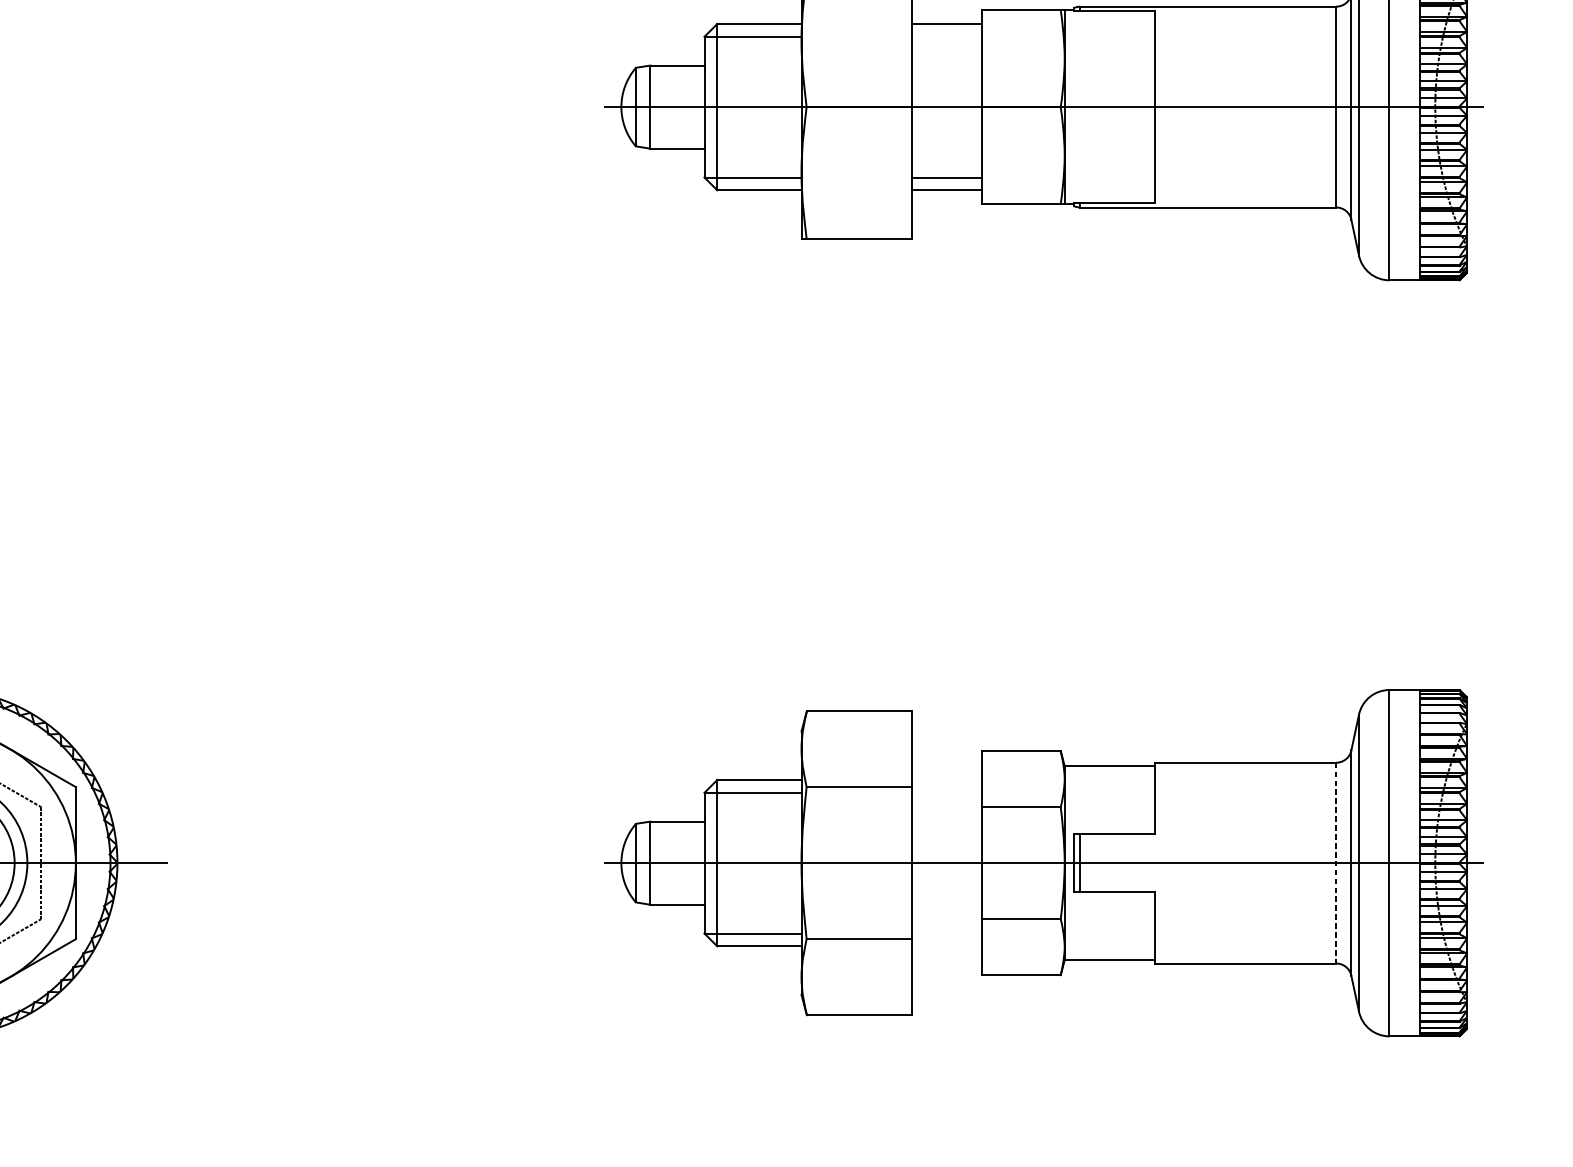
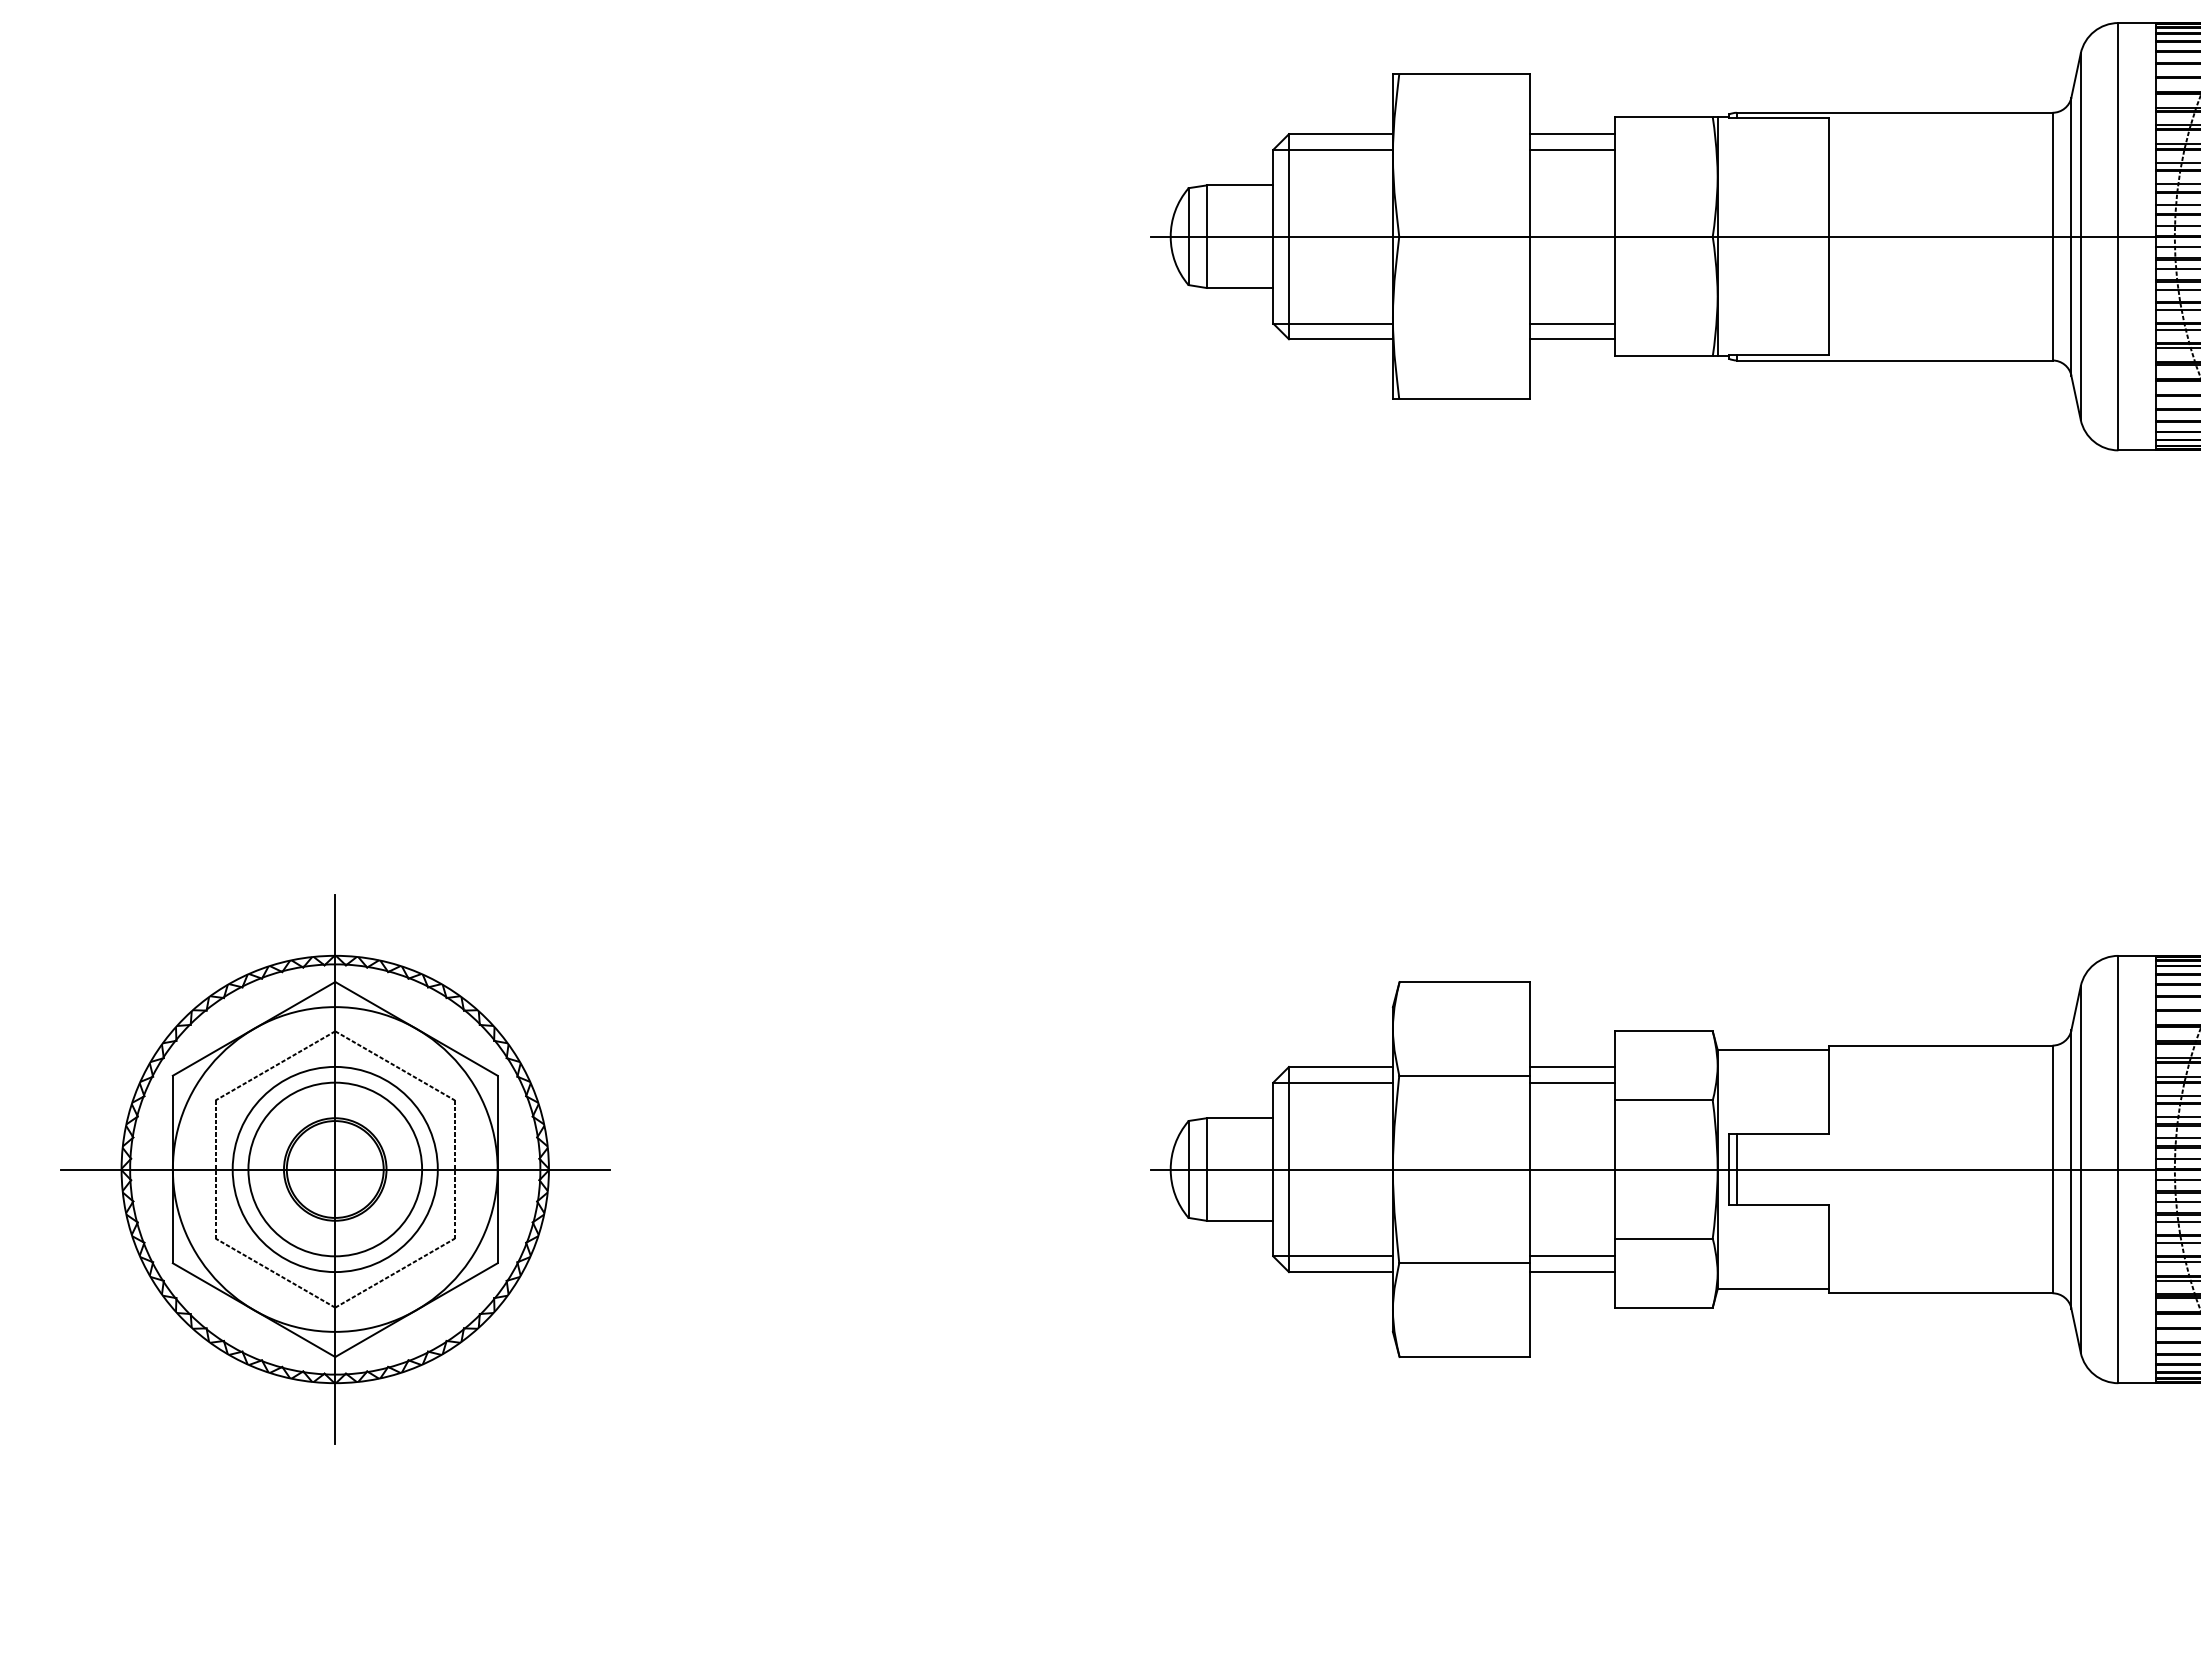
line: (947, 36) -> (1572, 149), added
line: (947, 779) -> (1572, 1066), added
line: (947, 792) -> (1572, 1082), added
line: (1336, 863) -> (2052, 1169), dashed -> solid
line: (947, 933) -> (1572, 1256), added
line: (947, 946) -> (1572, 1272), added

